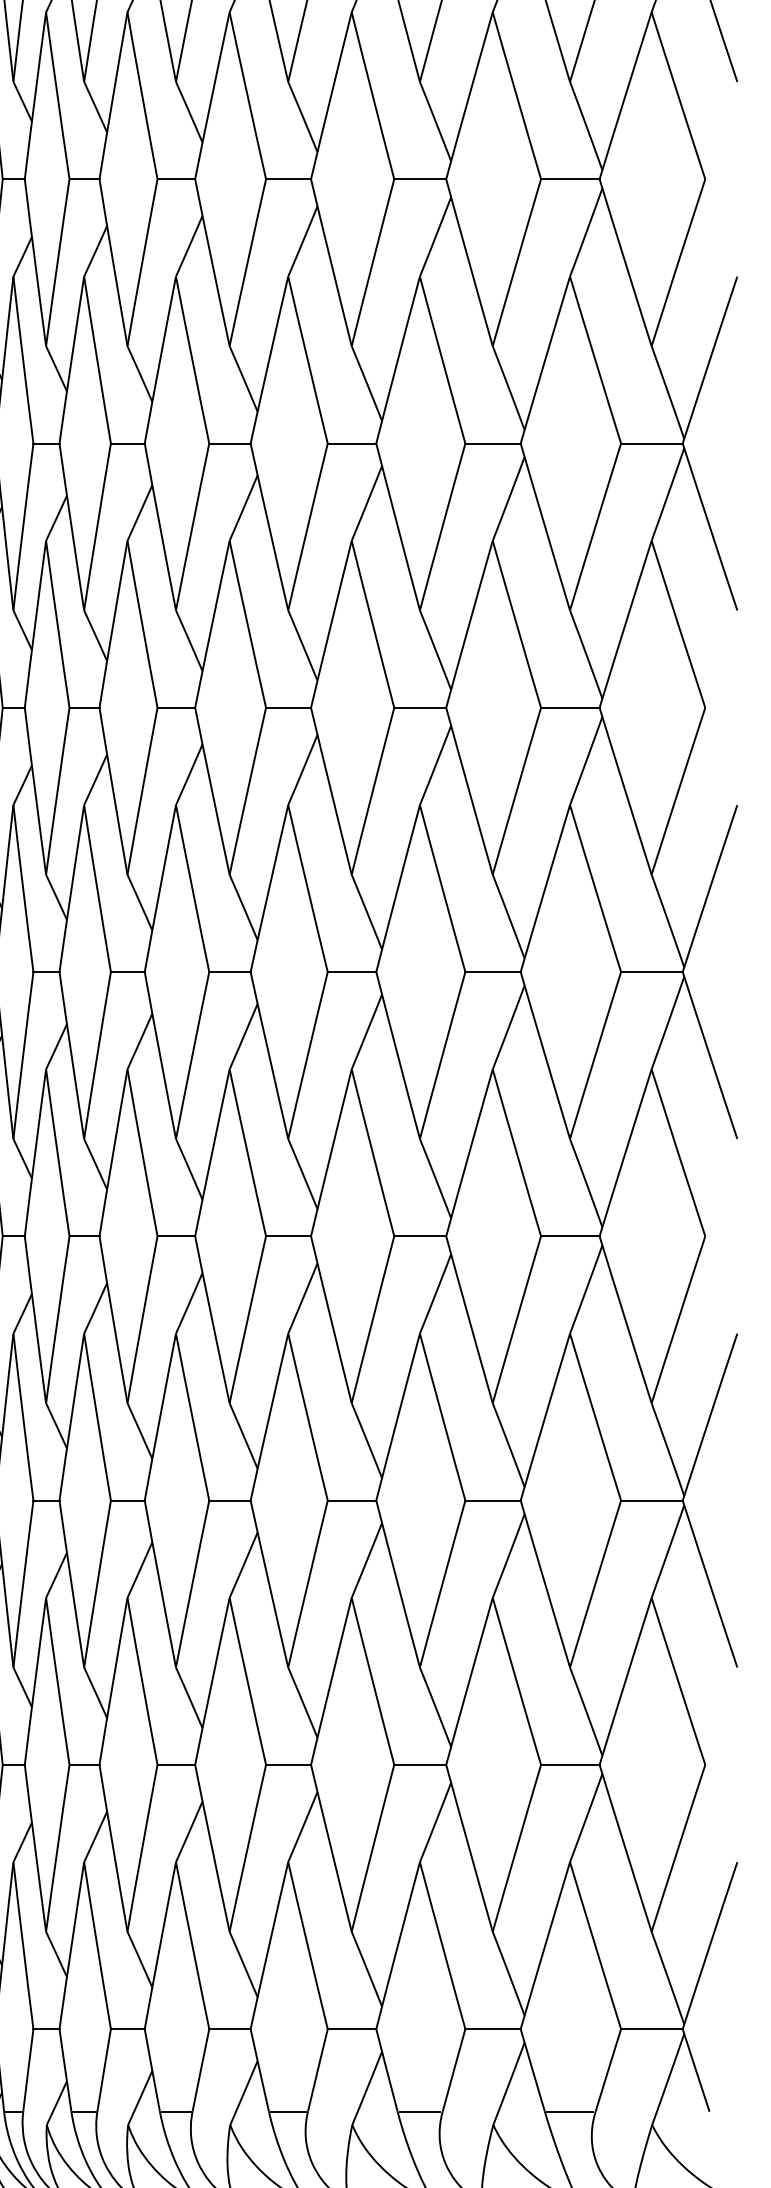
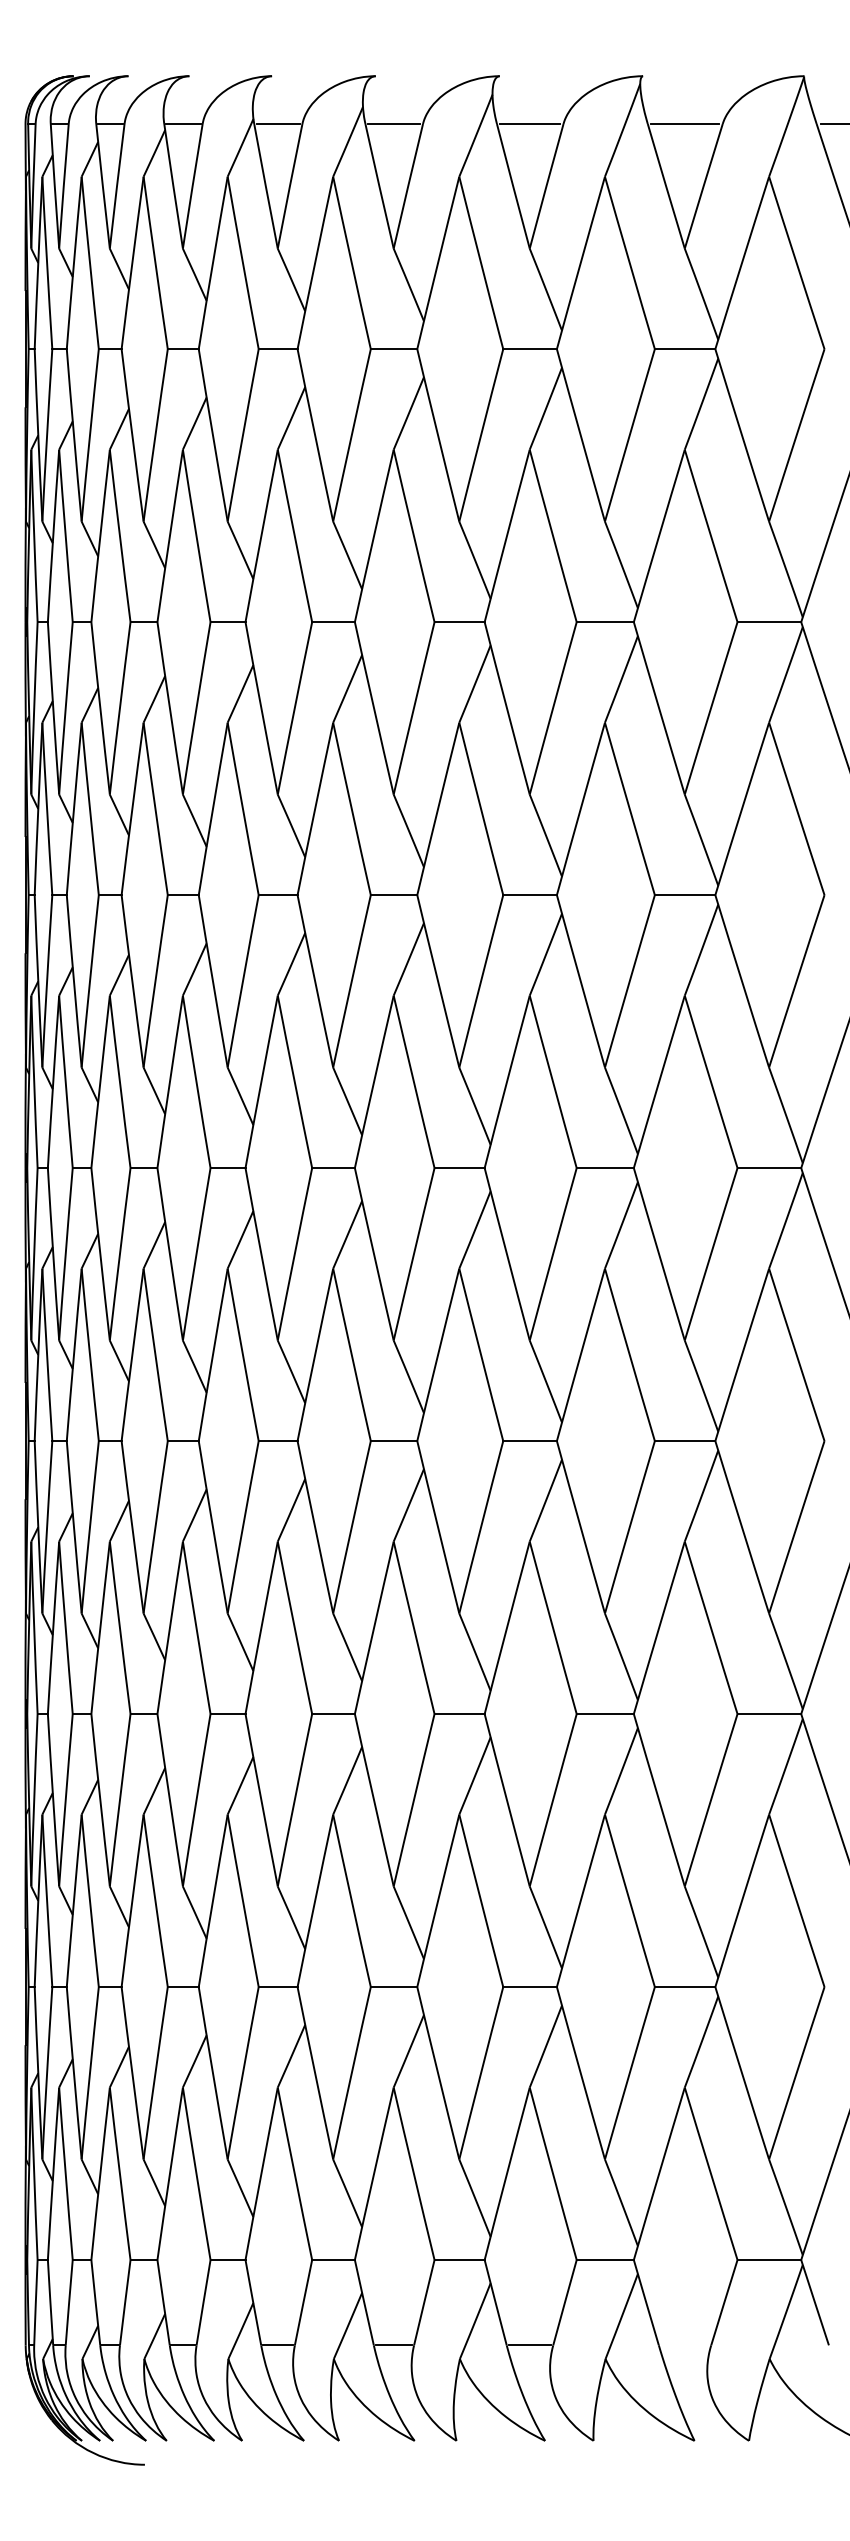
line: (569, 2111) -> (684, 2345), removed

